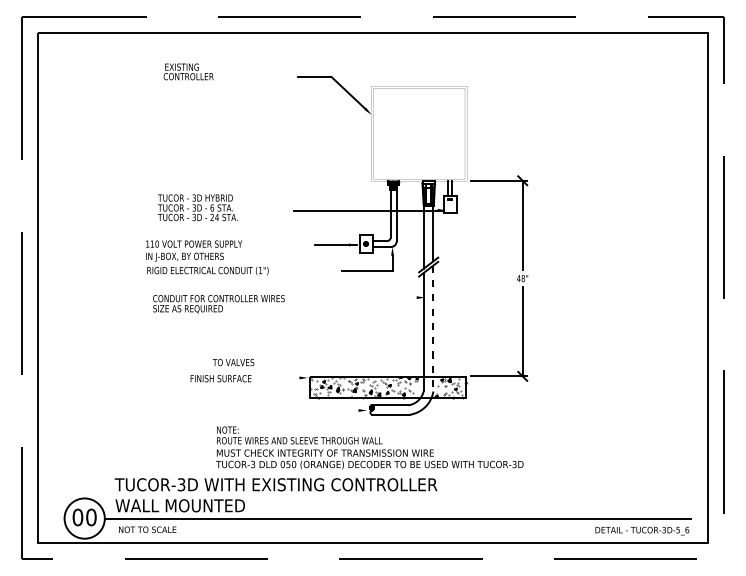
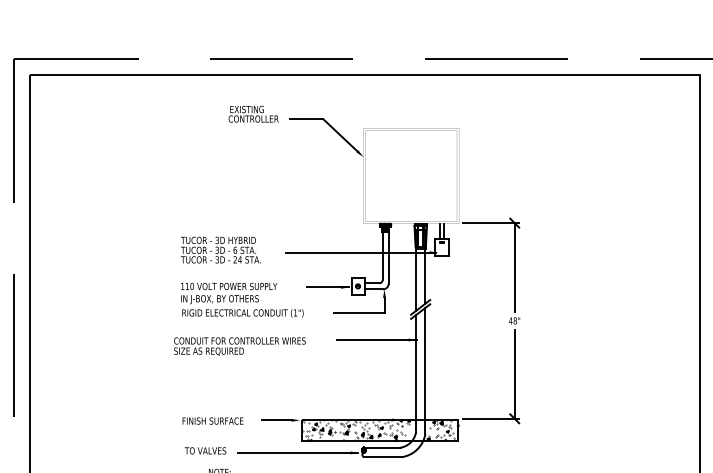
text: (188, 71) -> (253, 113), moved
text: (197, 207) -> (220, 249), moved
text: (207, 257) -> (242, 299), moved
line: (384, 297) -> (376, 339), added
text: (218, 304) -> (239, 346), moved
line: (433, 328) -> (425, 370), dashed -> solid
text: (233, 362) -> (205, 450), moved
line: (284, 377) -> (276, 419), added
line: (306, 410) -> (298, 452), added

